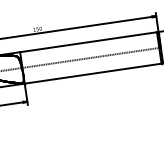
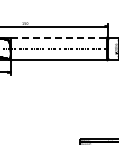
line: (89, 41) -> (59, 37), solid -> dashed

